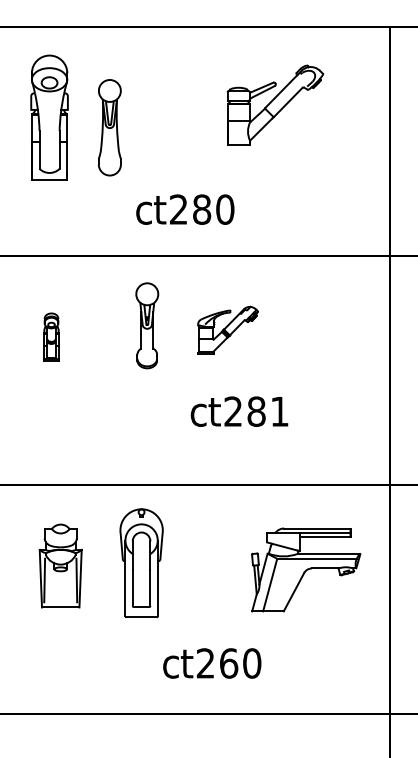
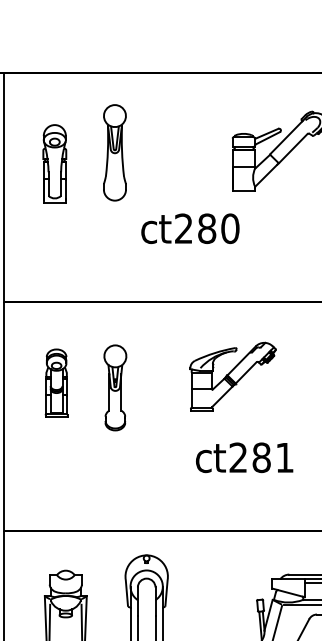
part: (49, 117) -> (54, 163), size x0.62
part: (109, 127) -> (114, 152), moved
text: (185, 209) -> (190, 228), moved
part: (147, 325) -> (115, 387), moved
part: (227, 330) -> (232, 376), size x1.43
part: (51, 336) -> (56, 382), size x1.43

